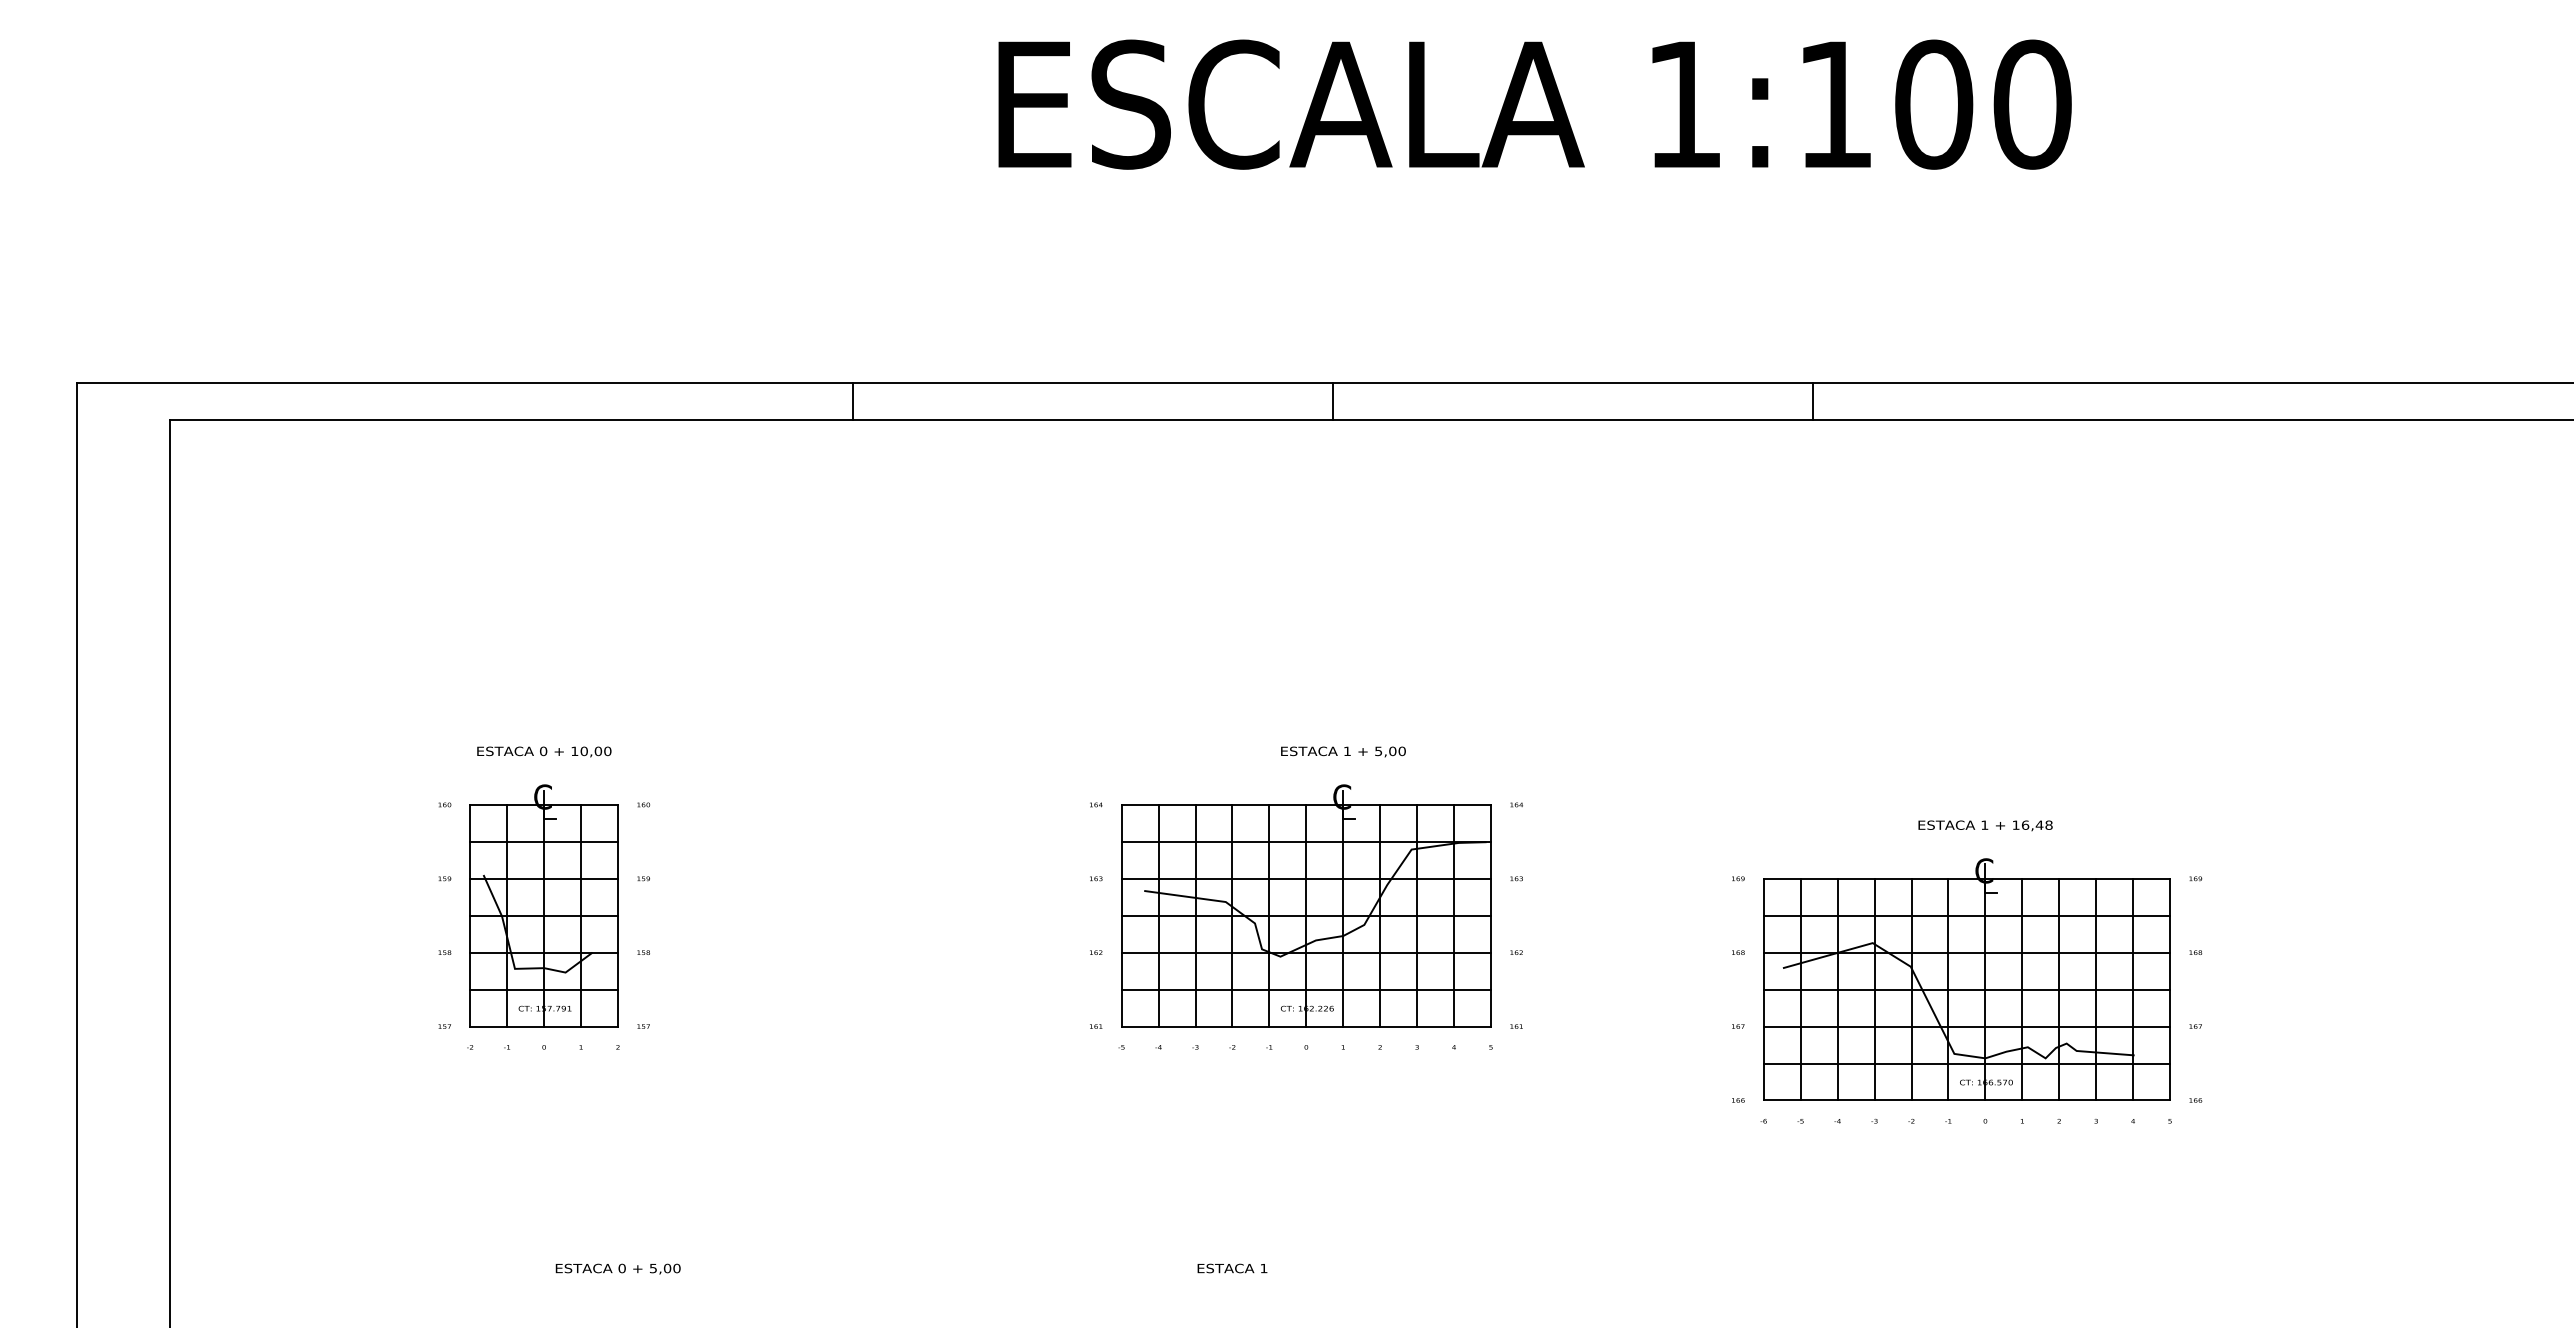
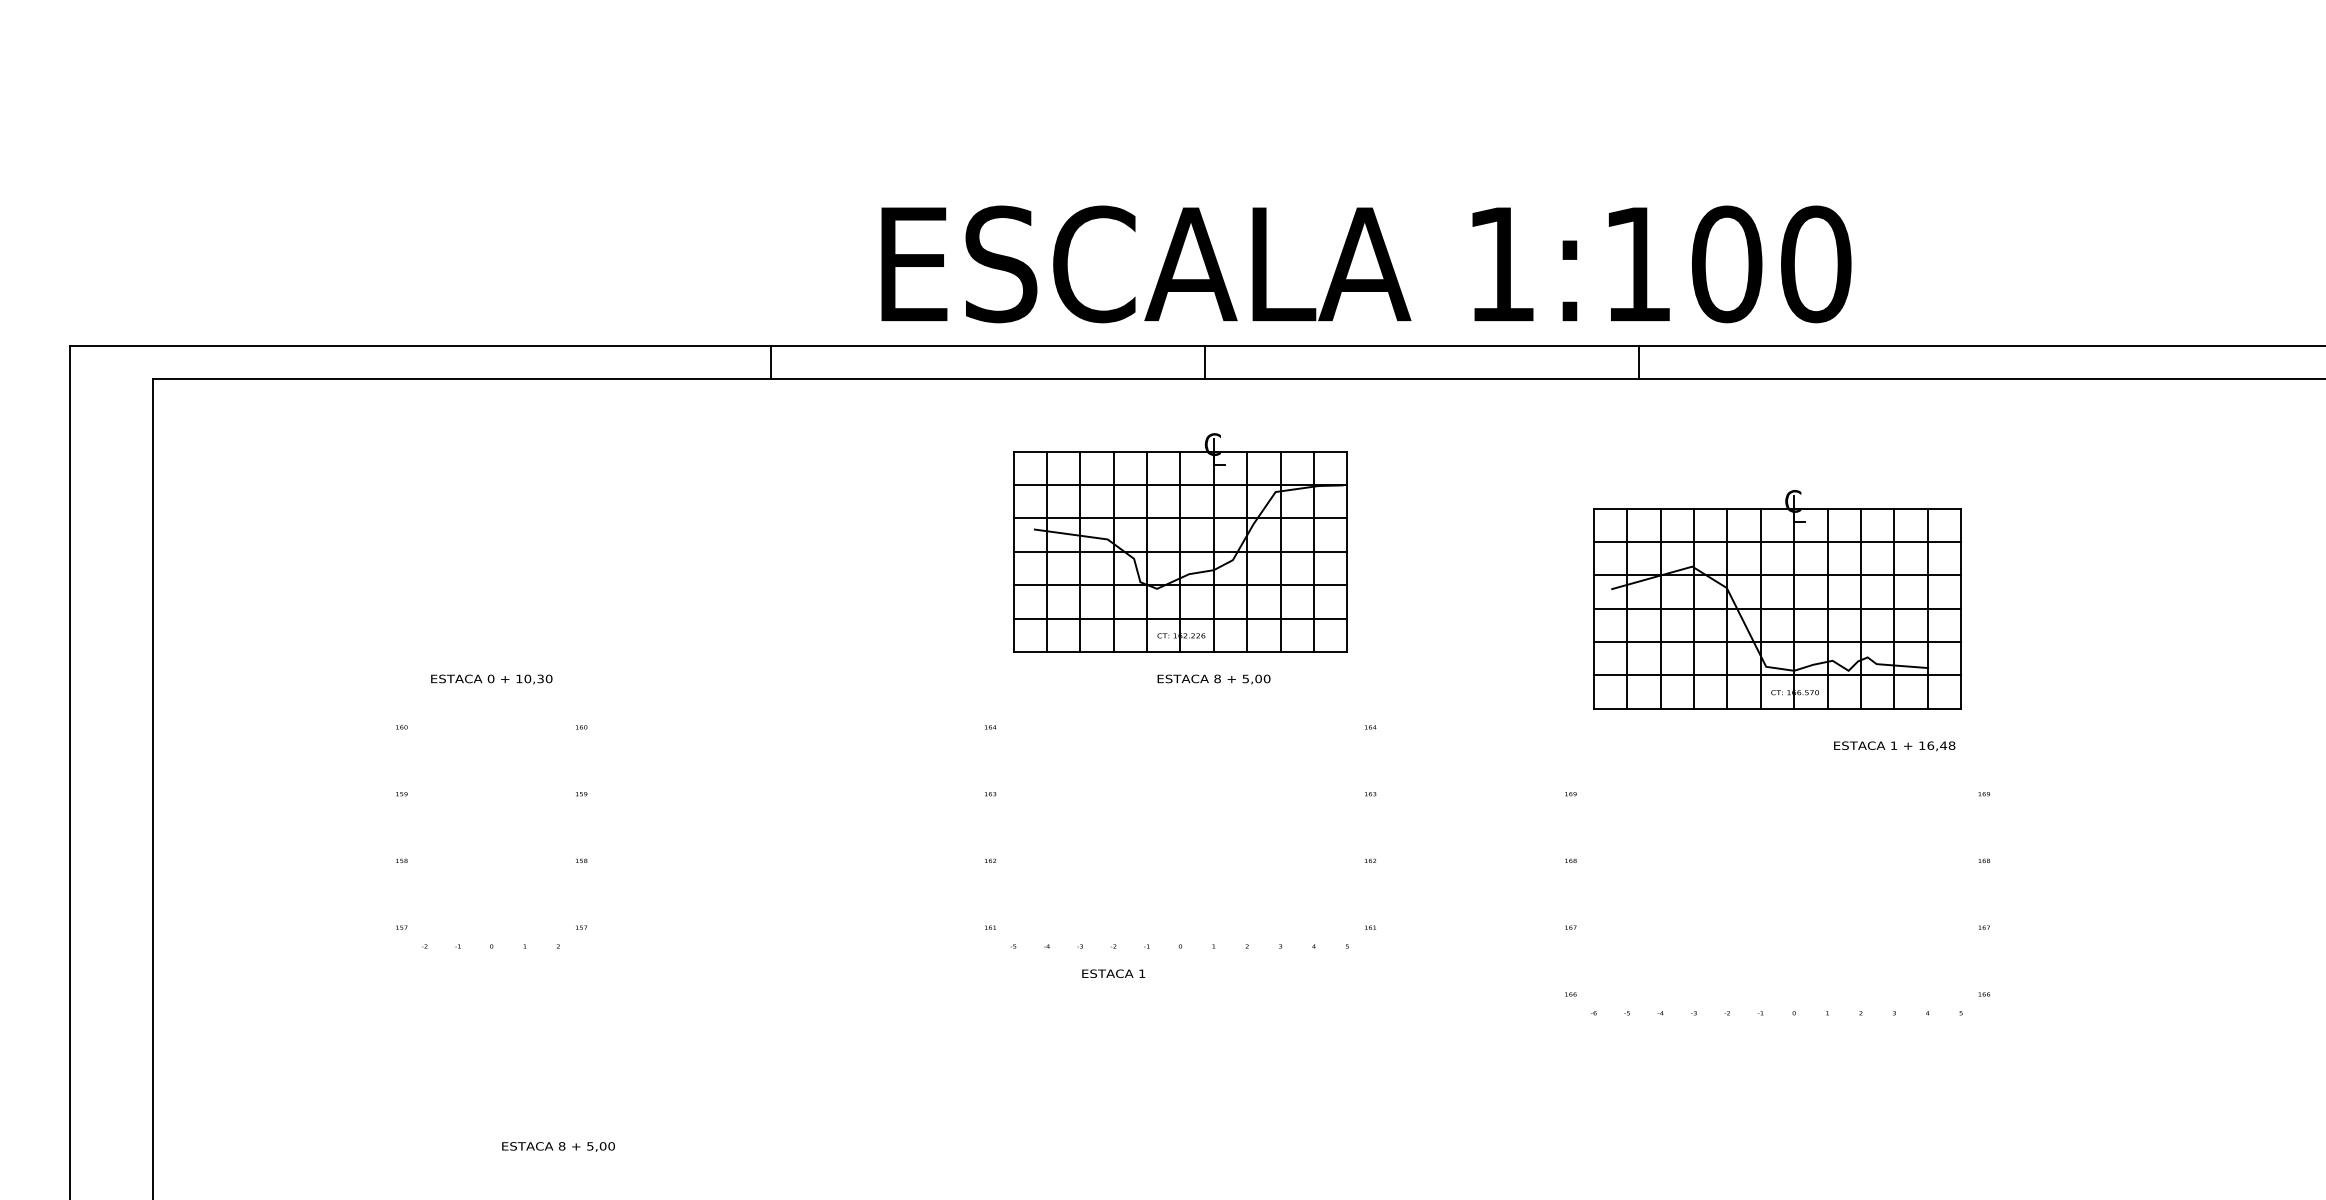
text: (1534, 104) -> (1365, 264), moved
text: (598, 751) -> (540, 679), 10,00 -> 10,30
text: (1347, 751) -> (1217, 679), 1 -> 8
text: (1985, 825) -> (1894, 745), moved
part: (543, 905) -> (491, 818), removed
part: (1306, 905) -> (1180, 542), moved
part: (1966, 979) -> (1777, 599), moved
text: (621, 1268) -> (561, 1146), 0 -> 8
text: (1232, 1268) -> (1113, 973), moved

